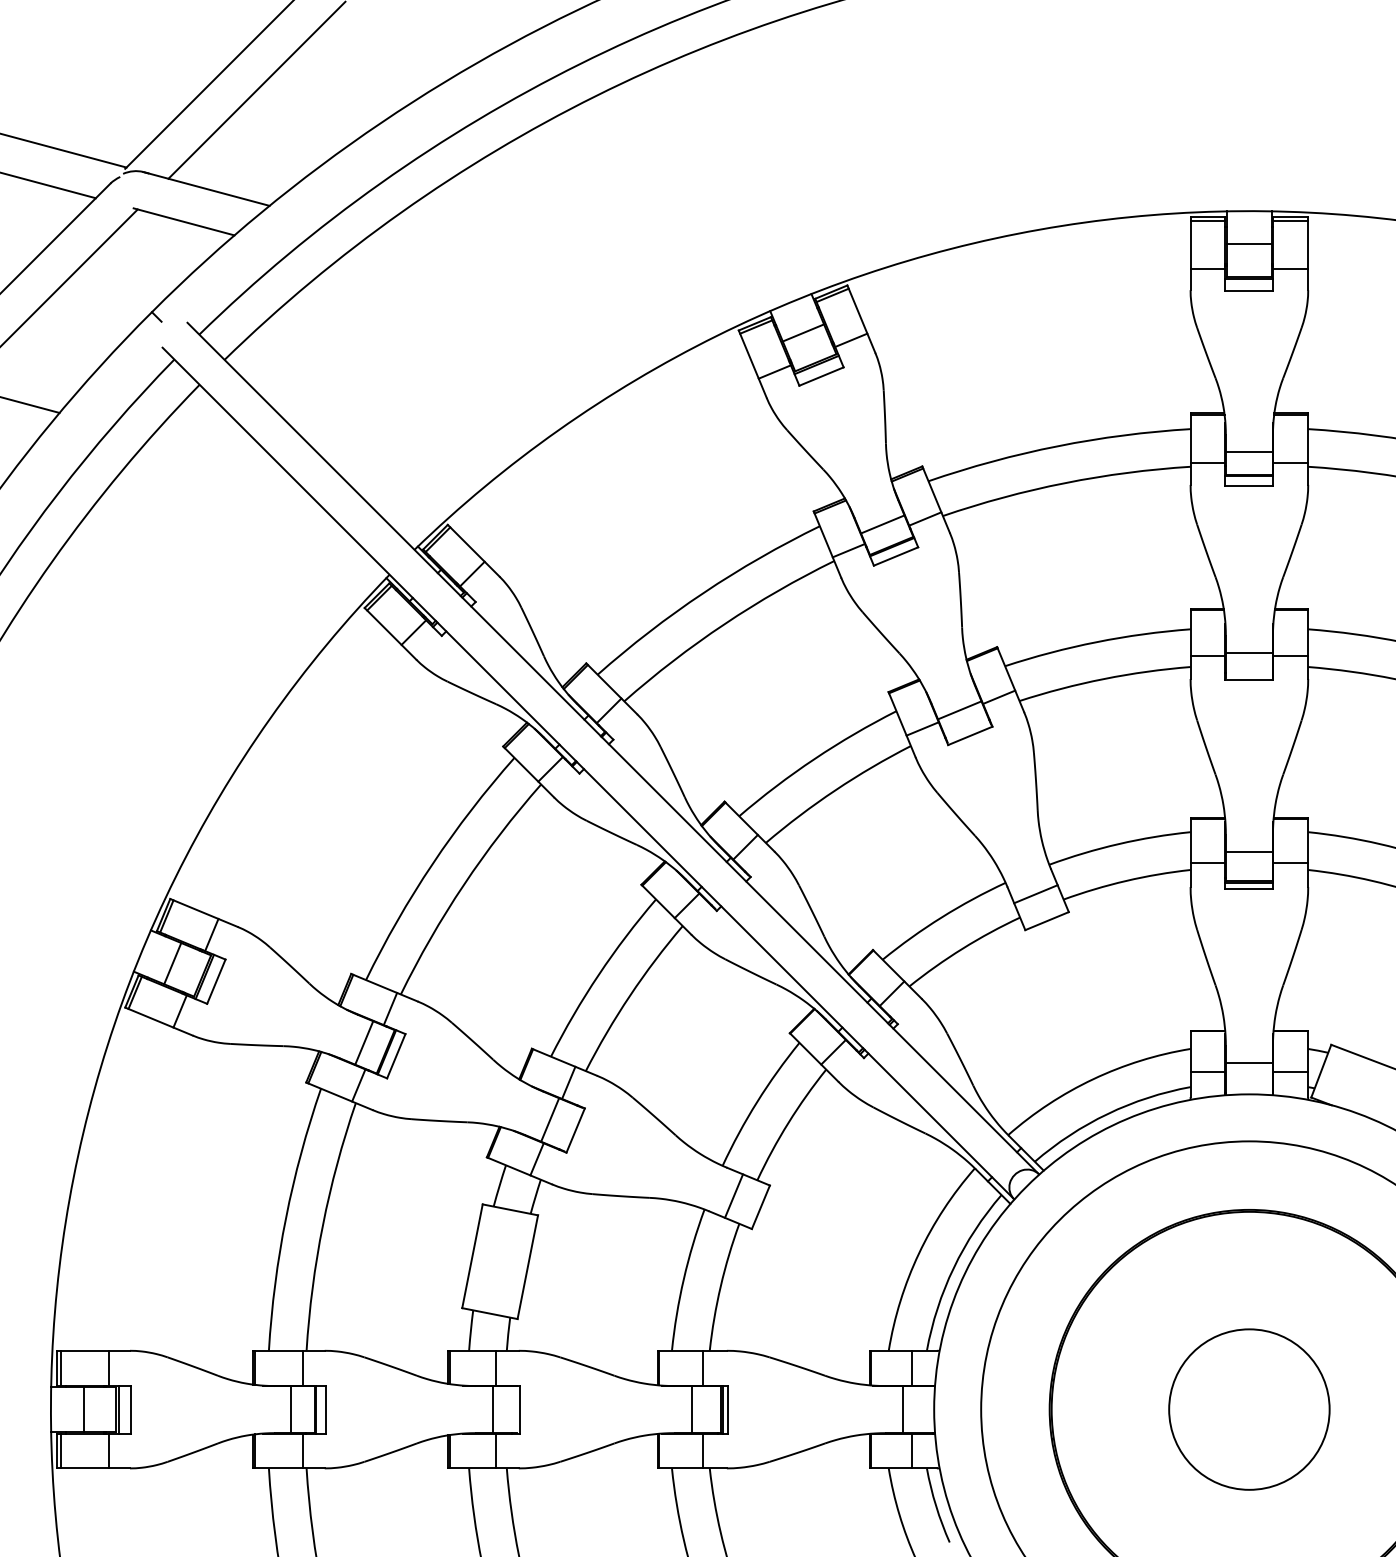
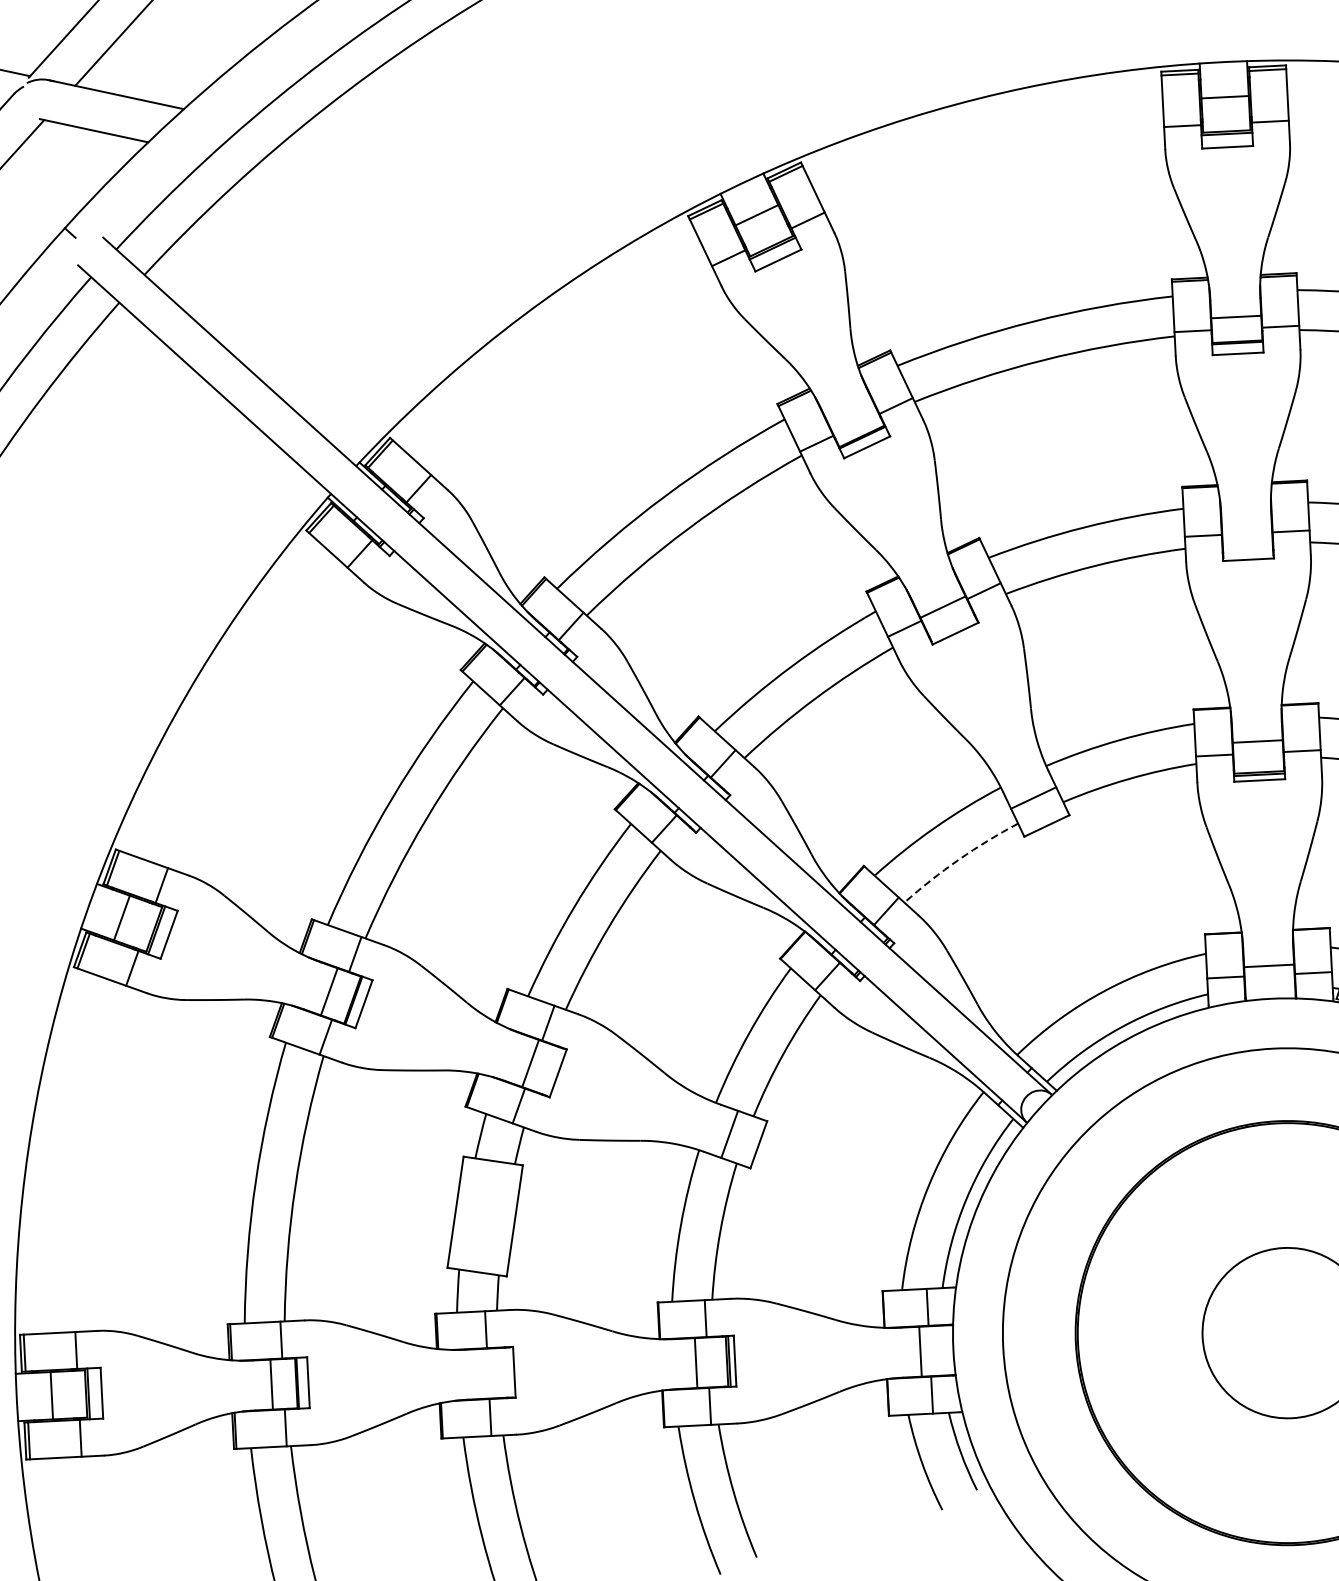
line: (882, 524) -> (851, 414), removed
line: (1248, 652) -> (1246, 530), removed
arc: (962, 948) -> (958, 859), solid -> dashed
line: (492, 1409) -> (485, 1373), removed

